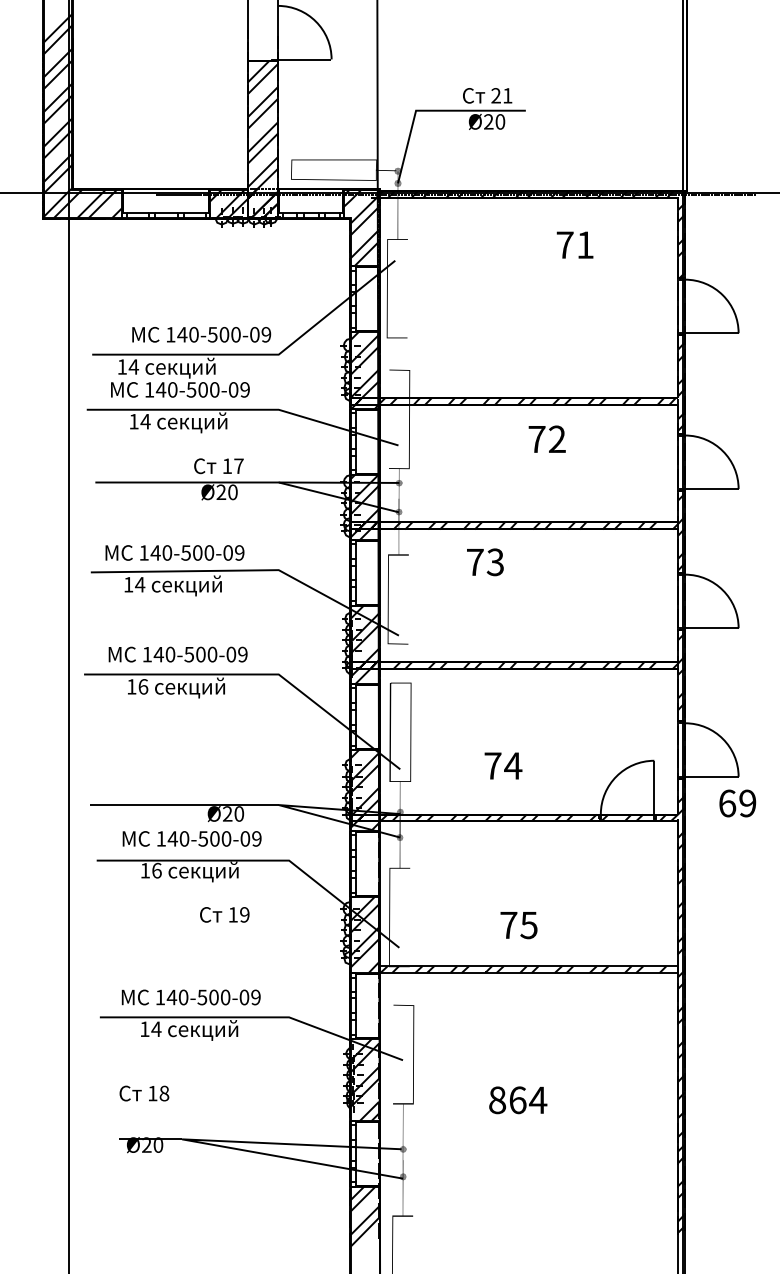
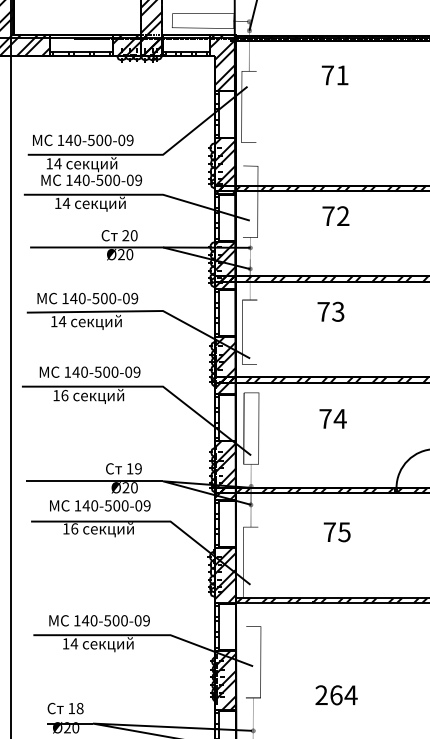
text: (574, 244) -> (334, 74), moved
text: (201, 334) -> (83, 140), moved
text: (546, 438) -> (335, 215), moved
text: (232, 466) -> (129, 235), 17 -> 20
text: (485, 562) -> (331, 311), moved
text: (503, 765) -> (333, 418), moved
text: (224, 914) -> (123, 468), moved
text: (518, 925) -> (336, 532), moved
text: (144, 1093) -> (65, 708), moved
text: (497, 1100) -> (321, 695), 864 -> 264

